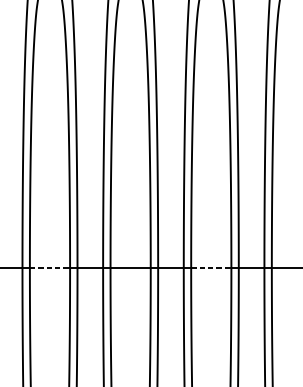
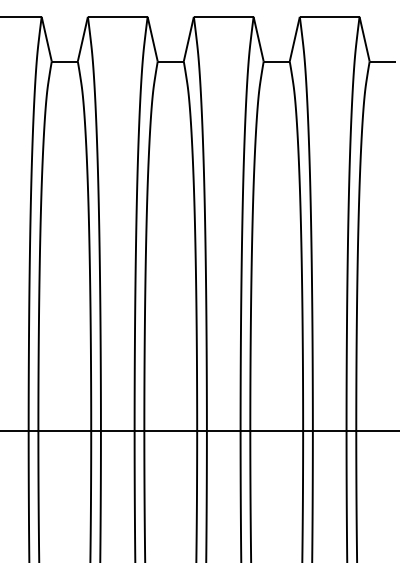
line: (50, 268) -> (65, 430), dashed -> solid
line: (211, 268) -> (277, 430), dashed -> solid

